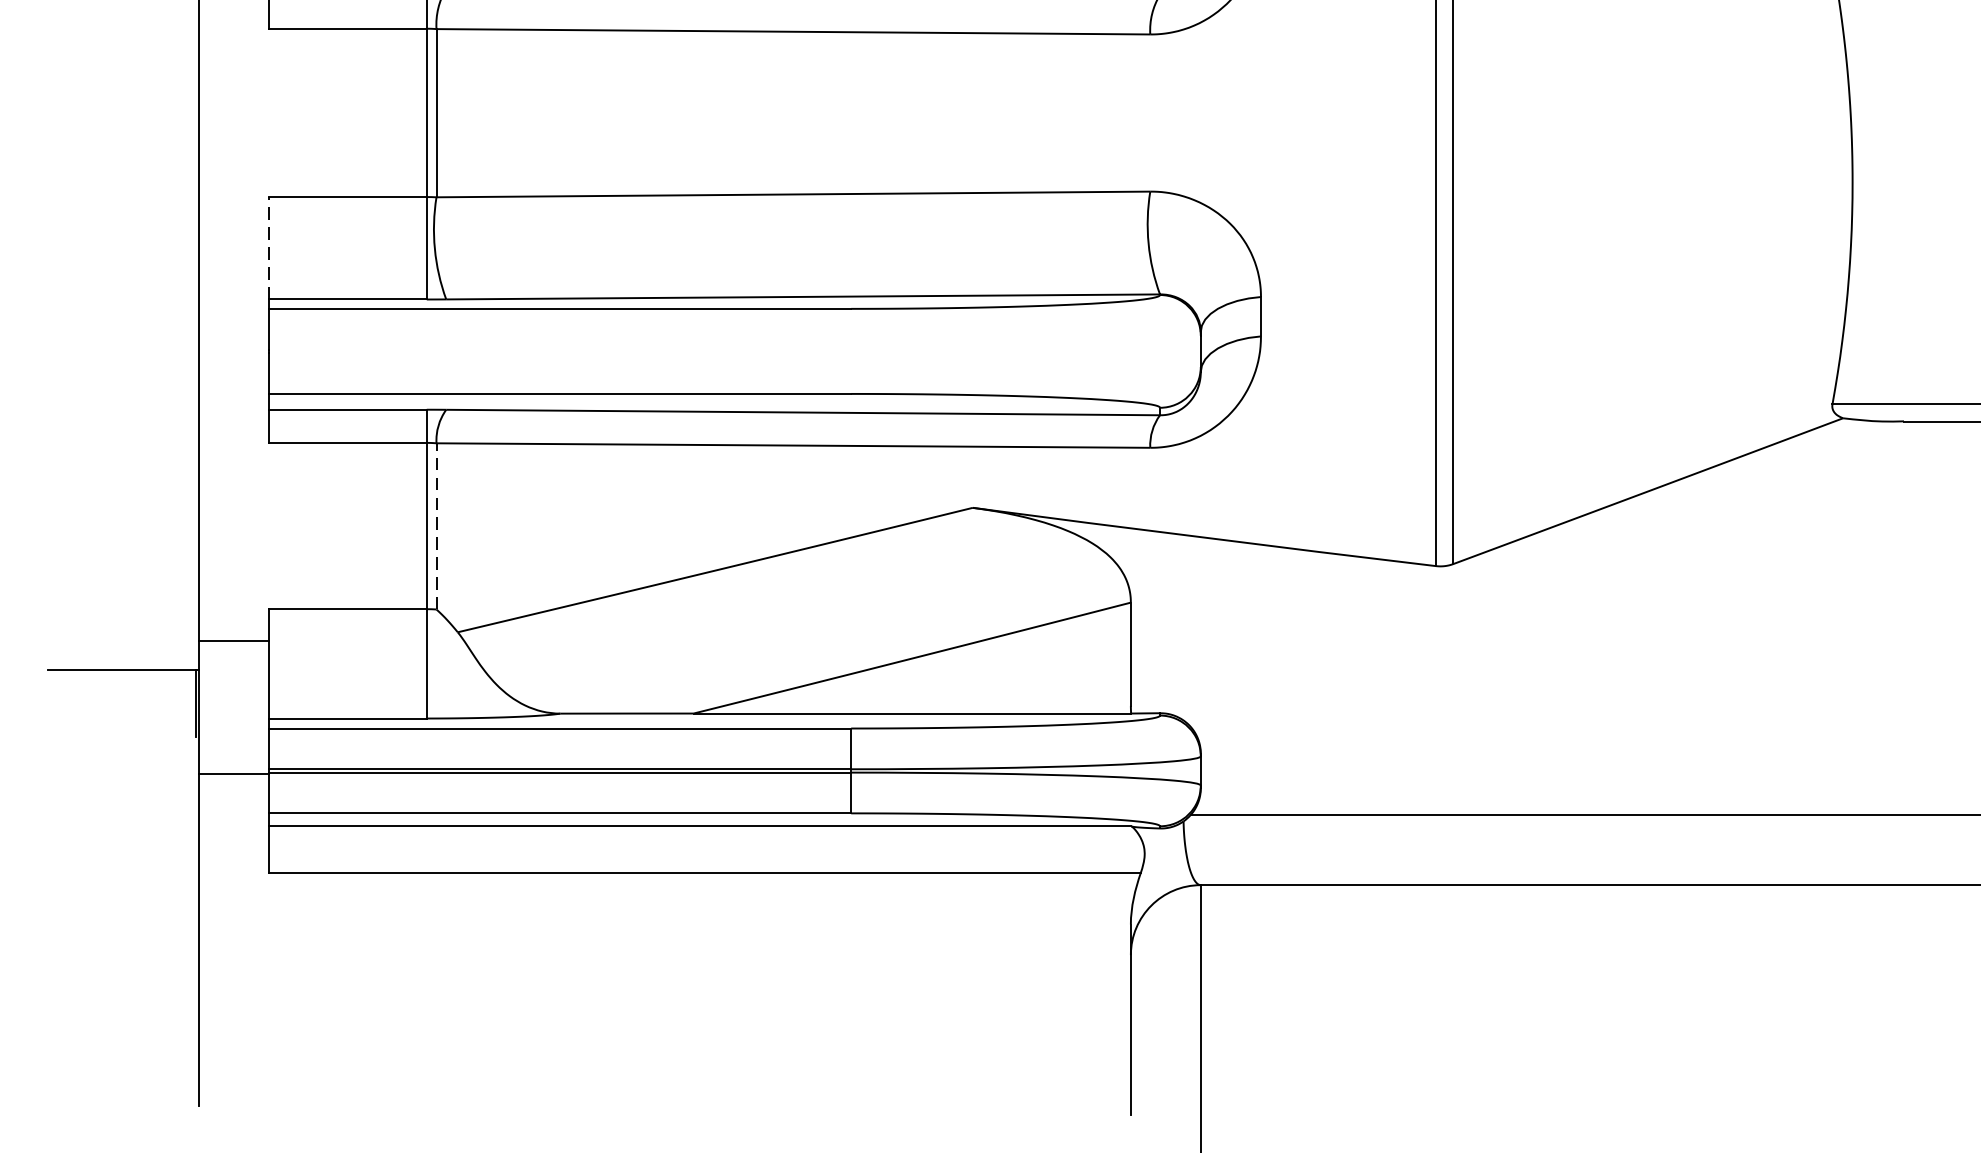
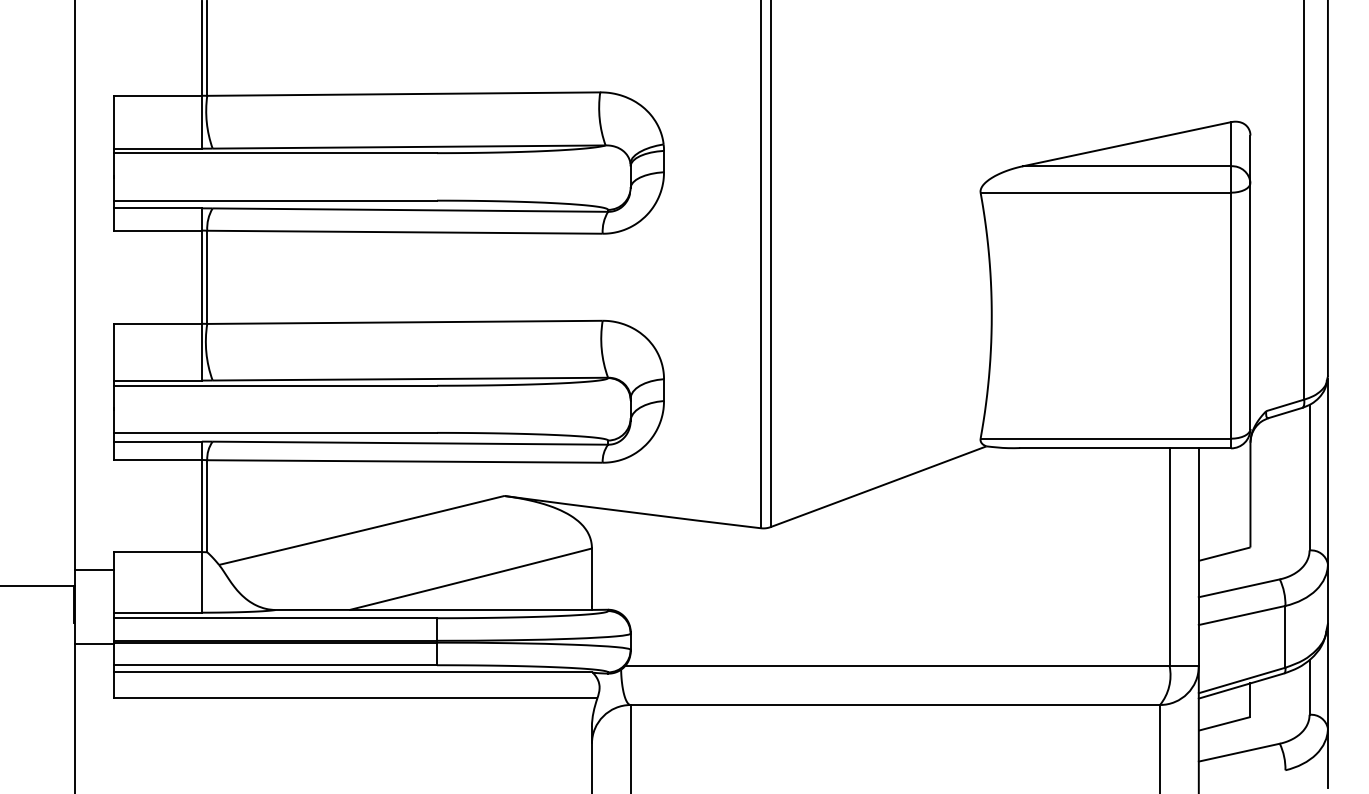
line: (269, 247) -> (114, 351), dashed -> solid
line: (436, 525) -> (207, 505), dashed -> solid

